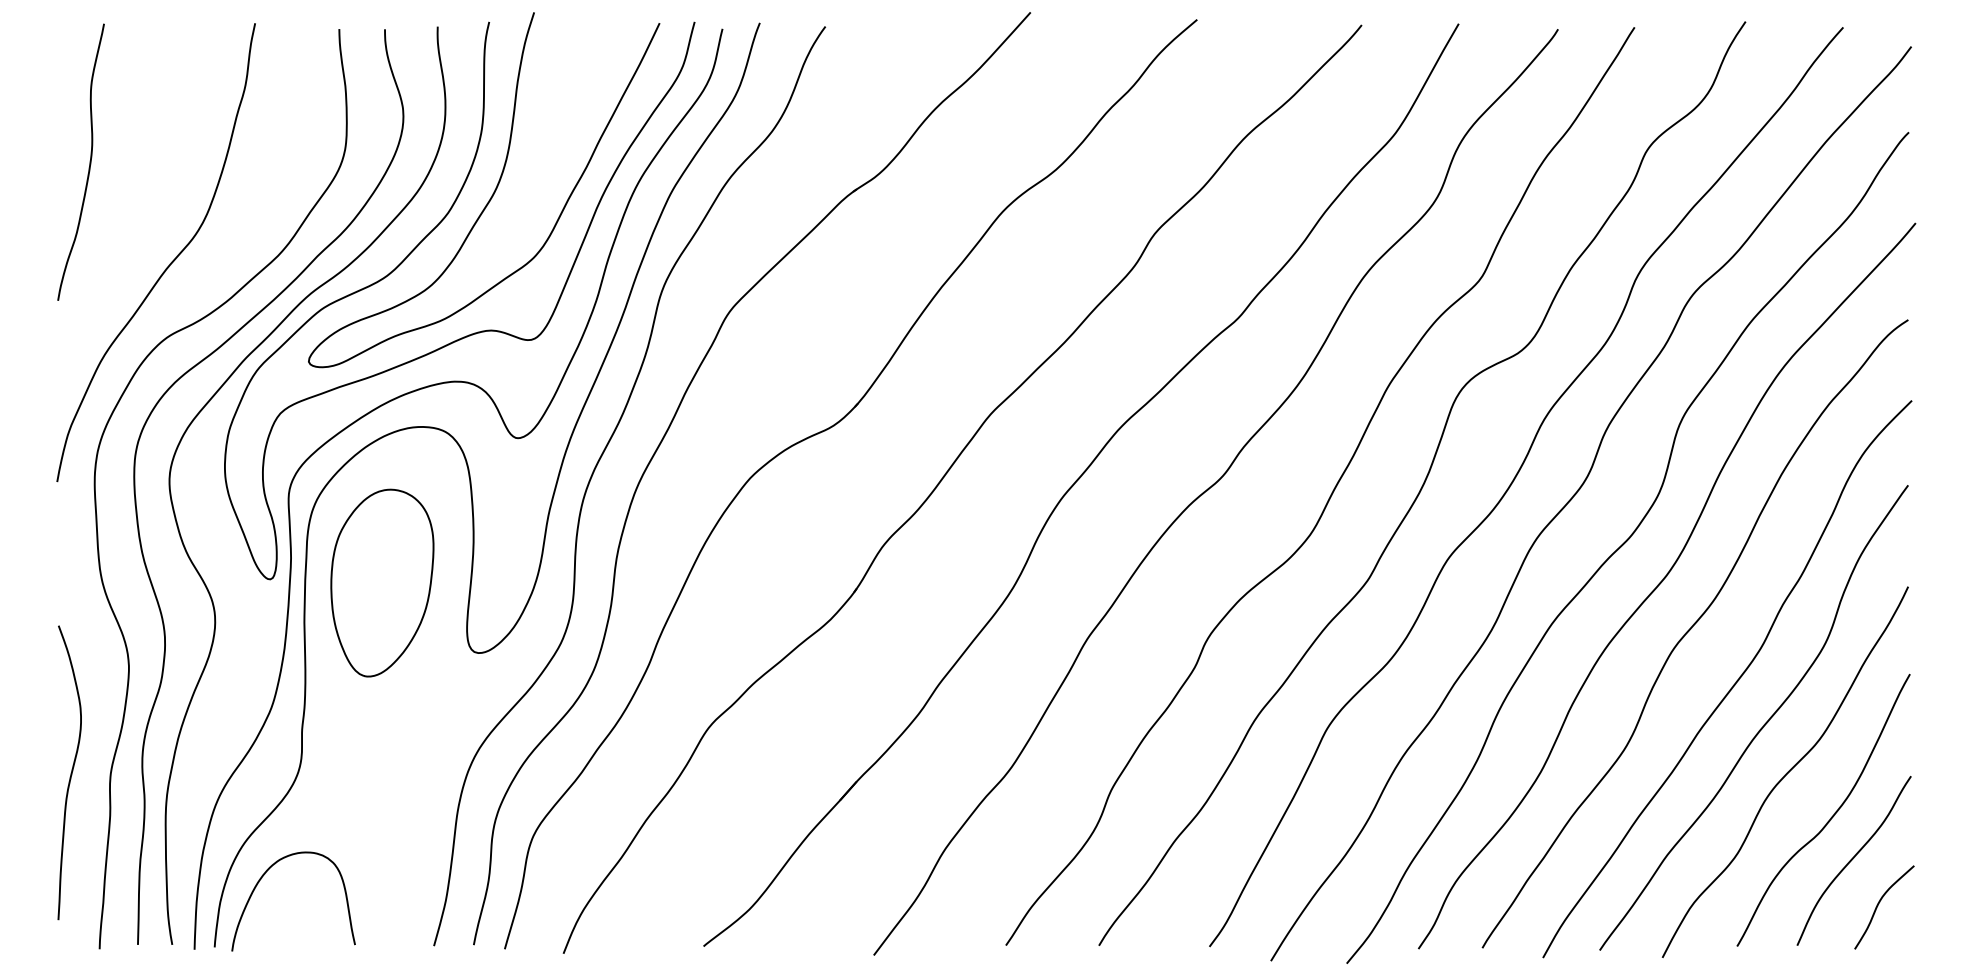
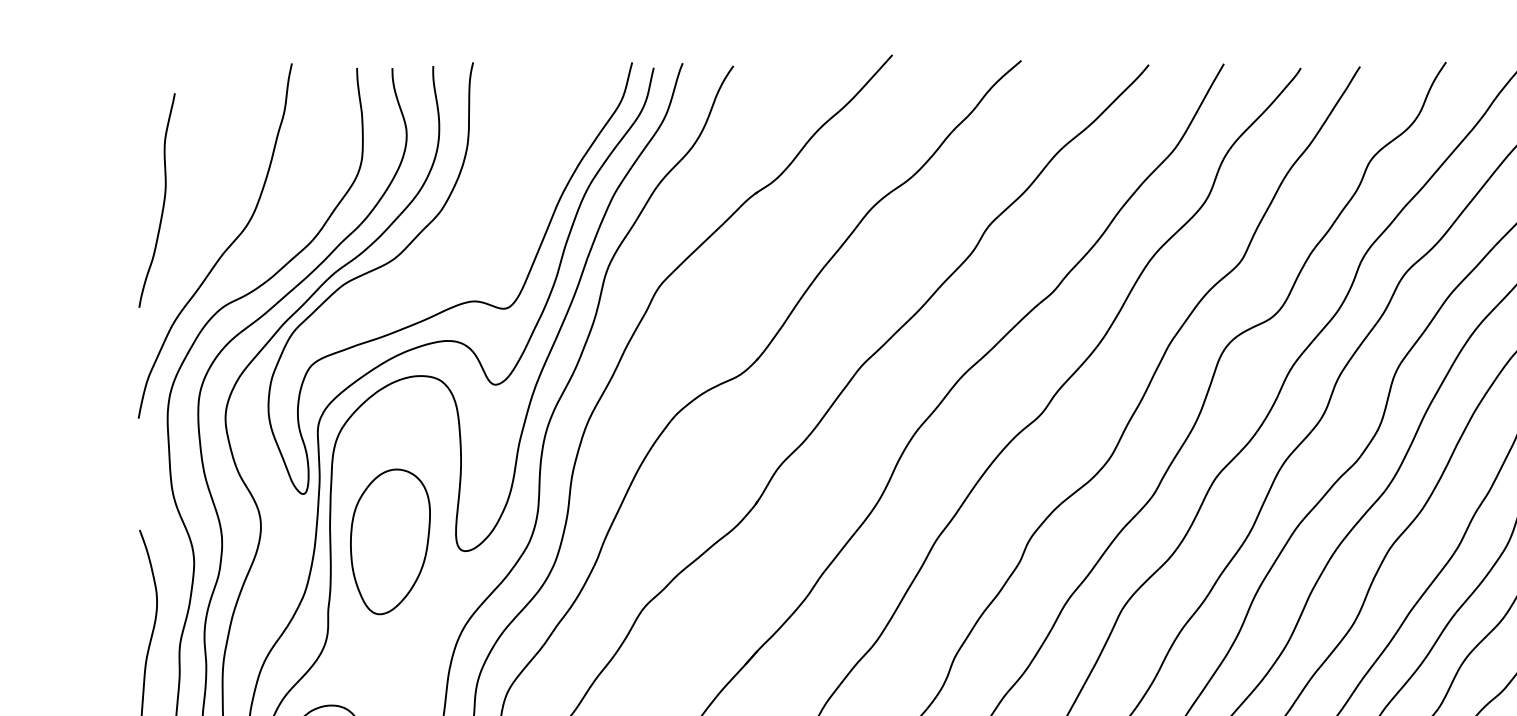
curve: (89, 161) -> (163, 199), moved
curve: (492, 193) -> (475, 195), removed
part: (382, 582) -> (390, 541), moved

